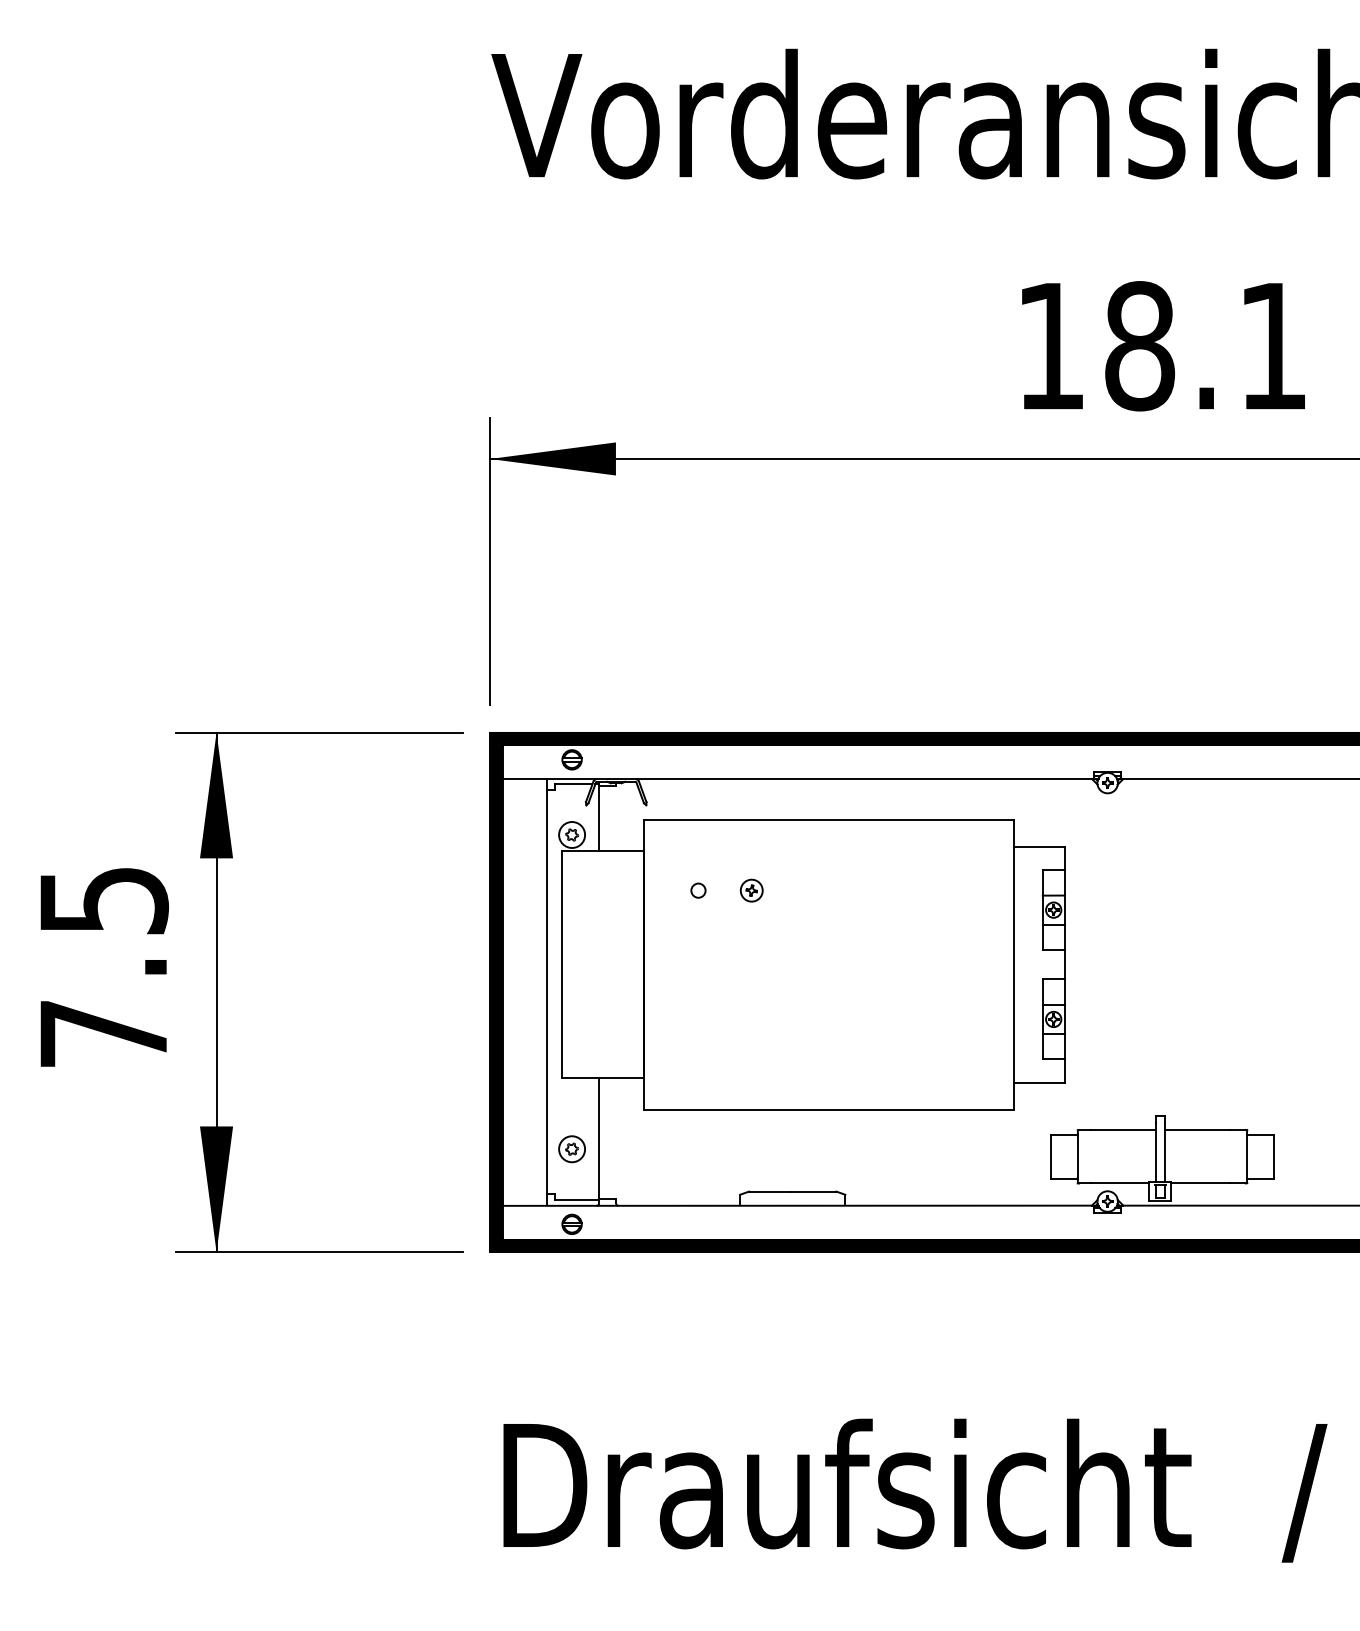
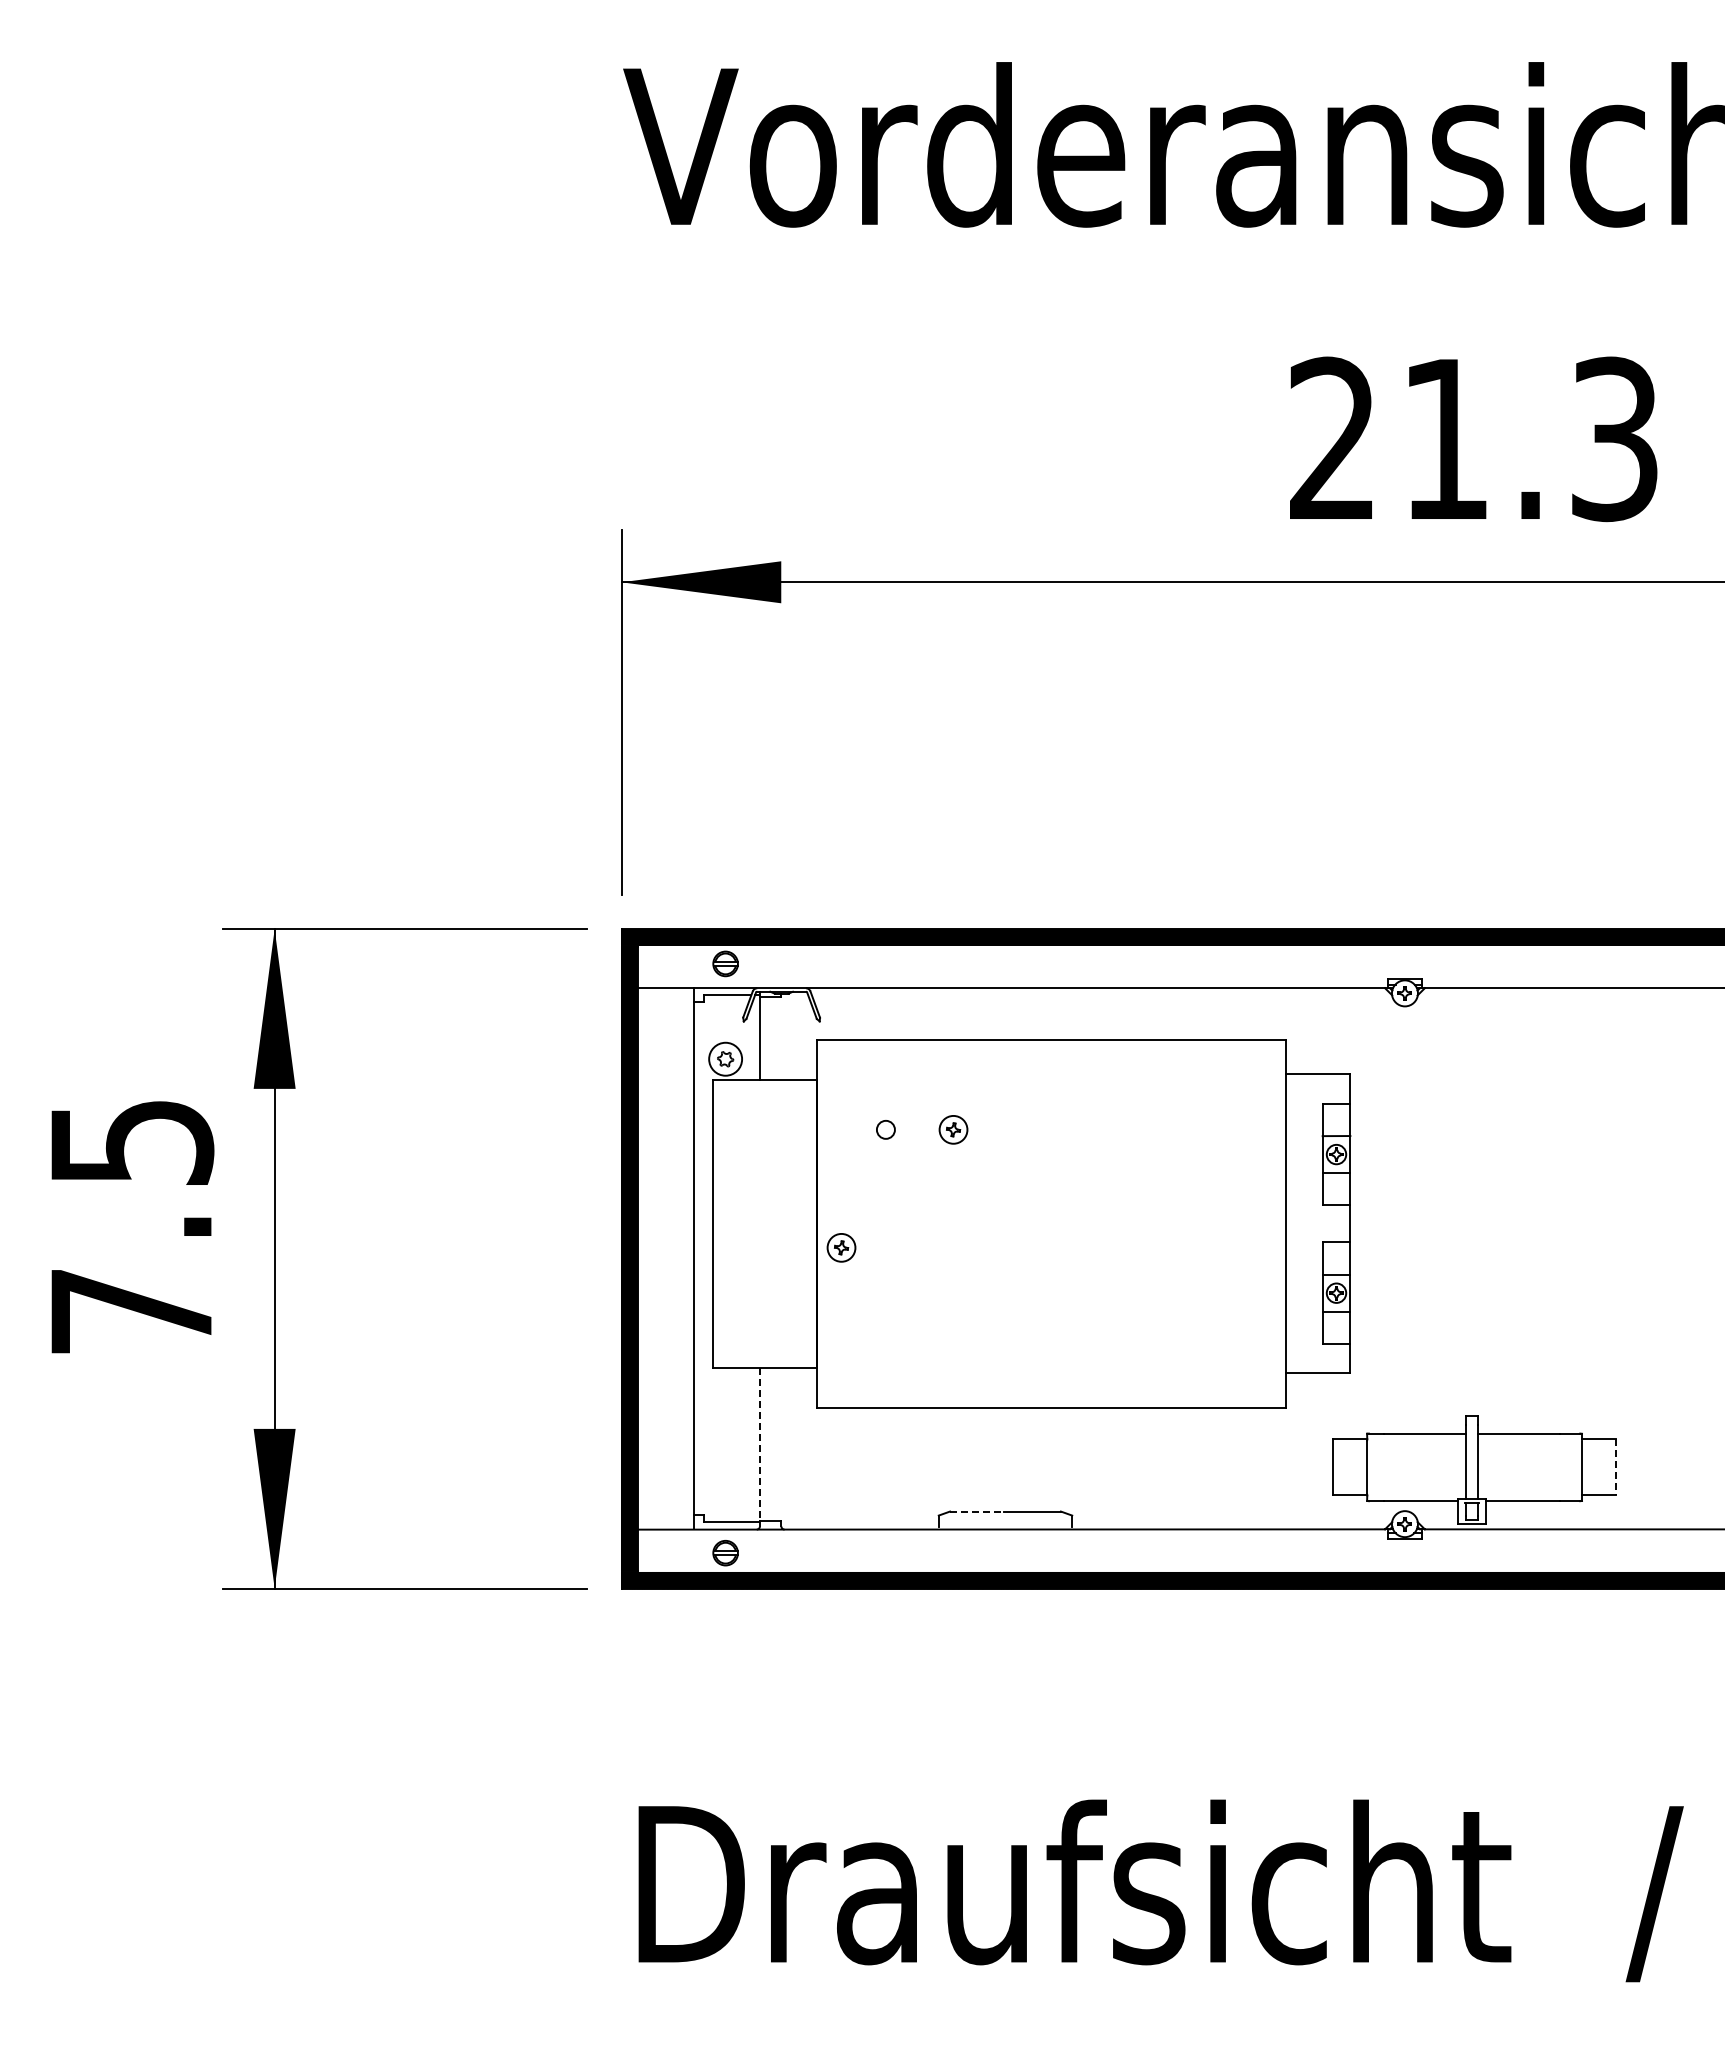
text: (1161, 346) -> (1473, 439), 18.1 -> 21.3
part: (663, 983) -> (841, 1247), added
line: (599, 1138) -> (760, 1444), solid -> dashed
part: (571, 1148) -> (725, 1457), removed
line: (1274, 1156) -> (1616, 1467), solid -> dashed
line: (769, 1191) -> (976, 1511), solid -> dashed

